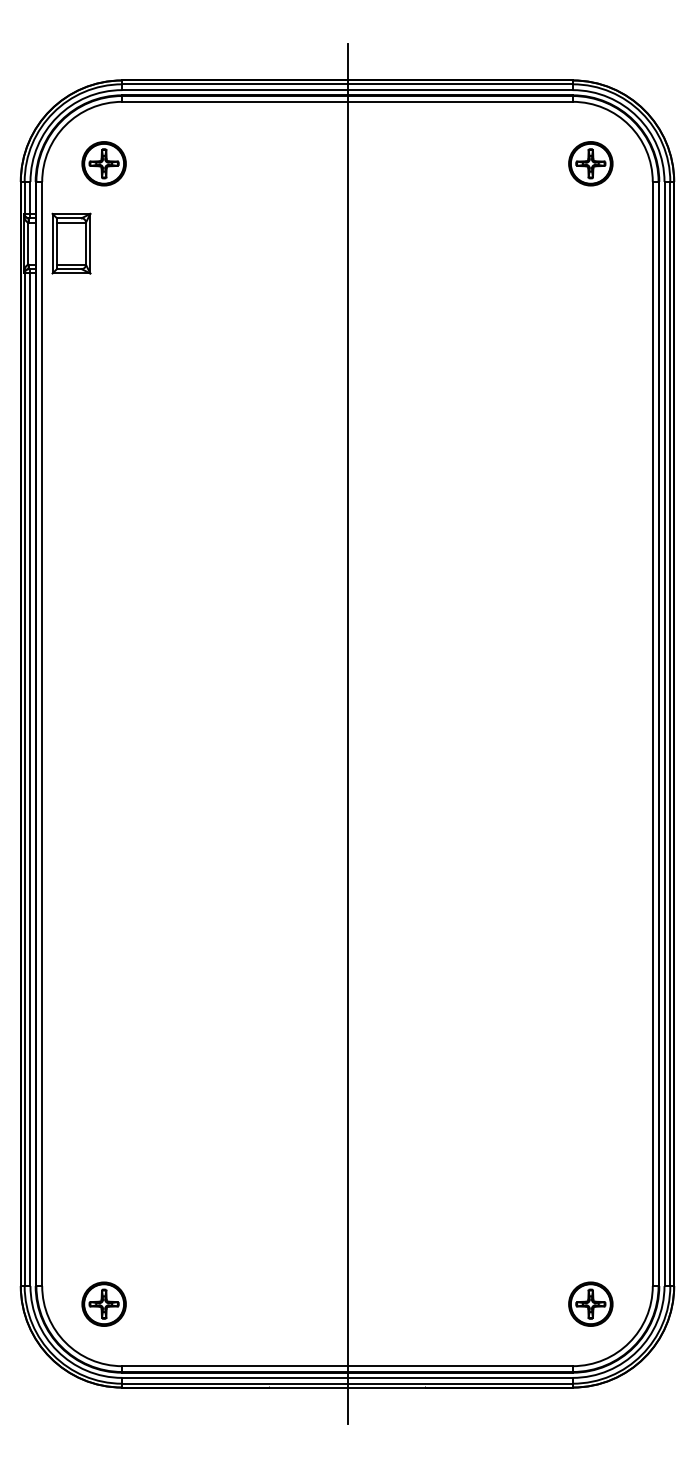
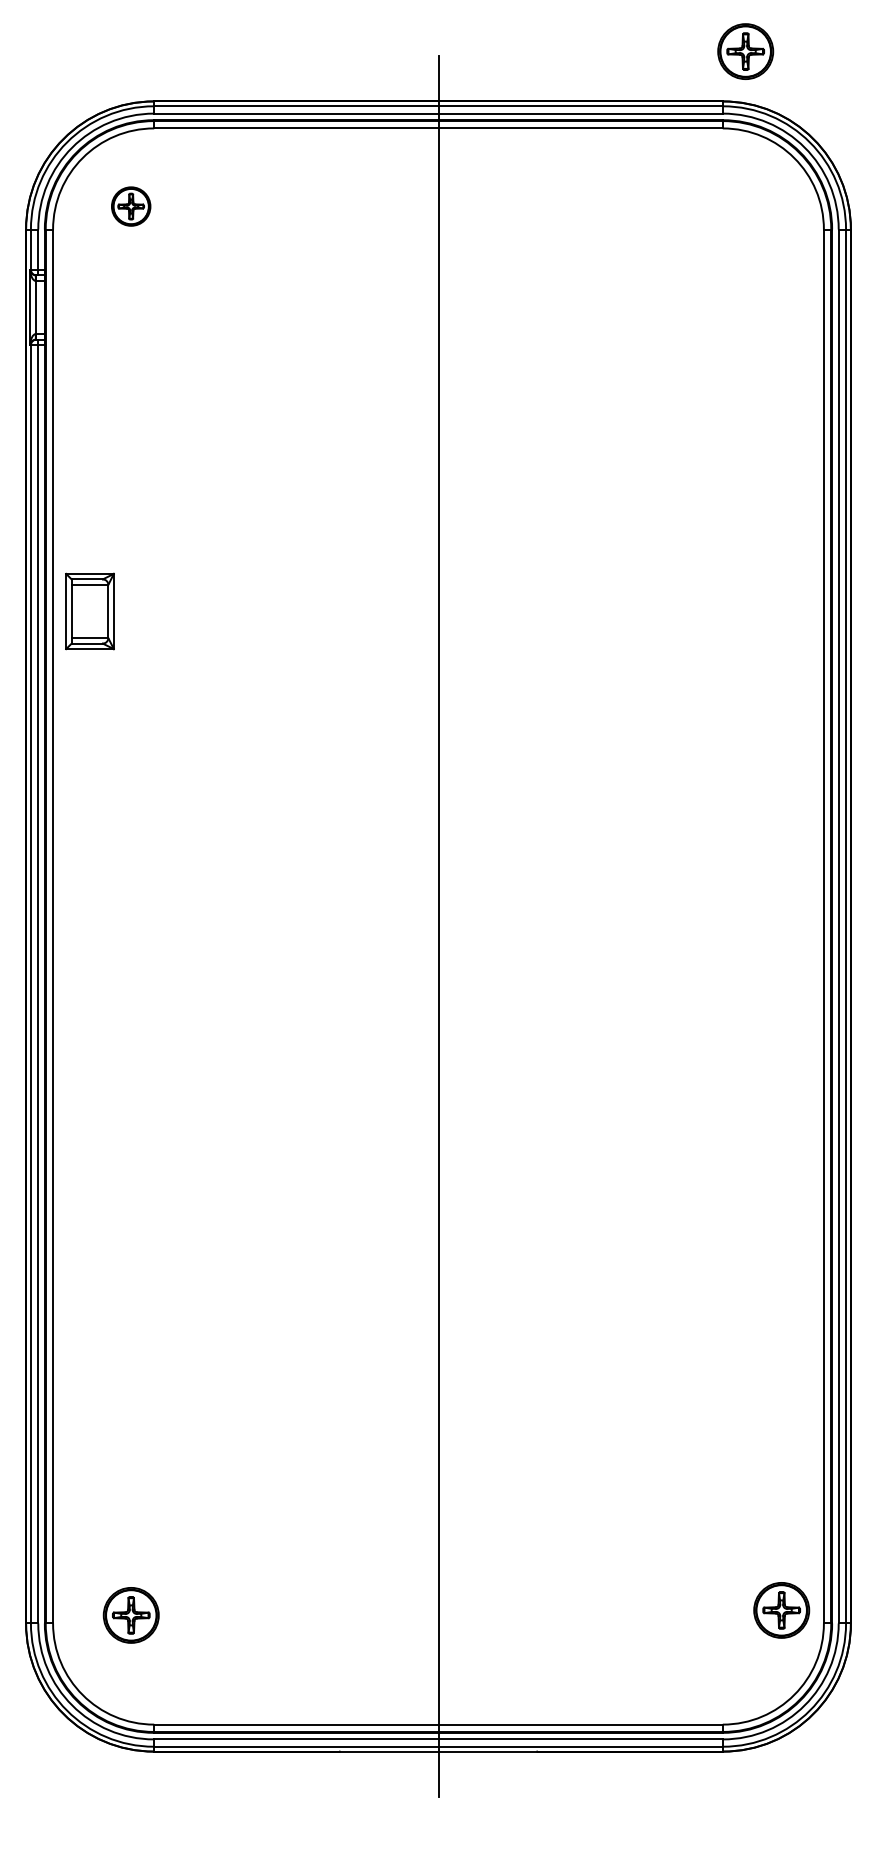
part: (103, 163) -> (130, 206), size x0.7
part: (590, 163) -> (745, 51), moved
part: (71, 243) -> (89, 611), moved
part: (103, 1304) -> (130, 1615), moved
part: (590, 1304) -> (781, 1610), moved

